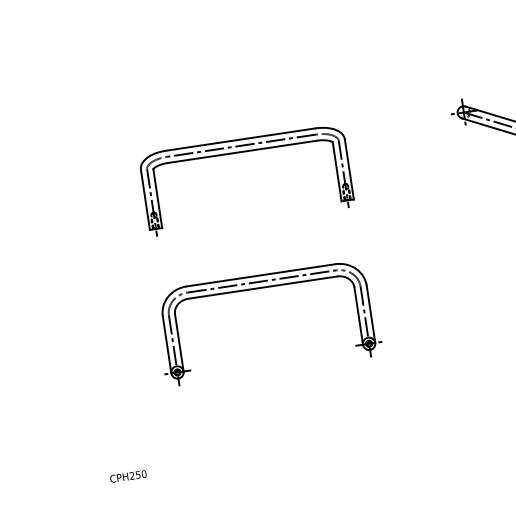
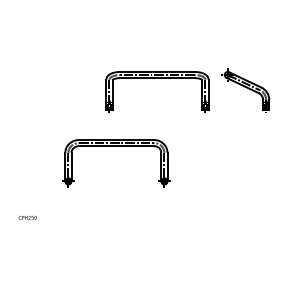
part: (242, 152) -> (157, 78), moved
text: (127, 475) -> (27, 217), moved

